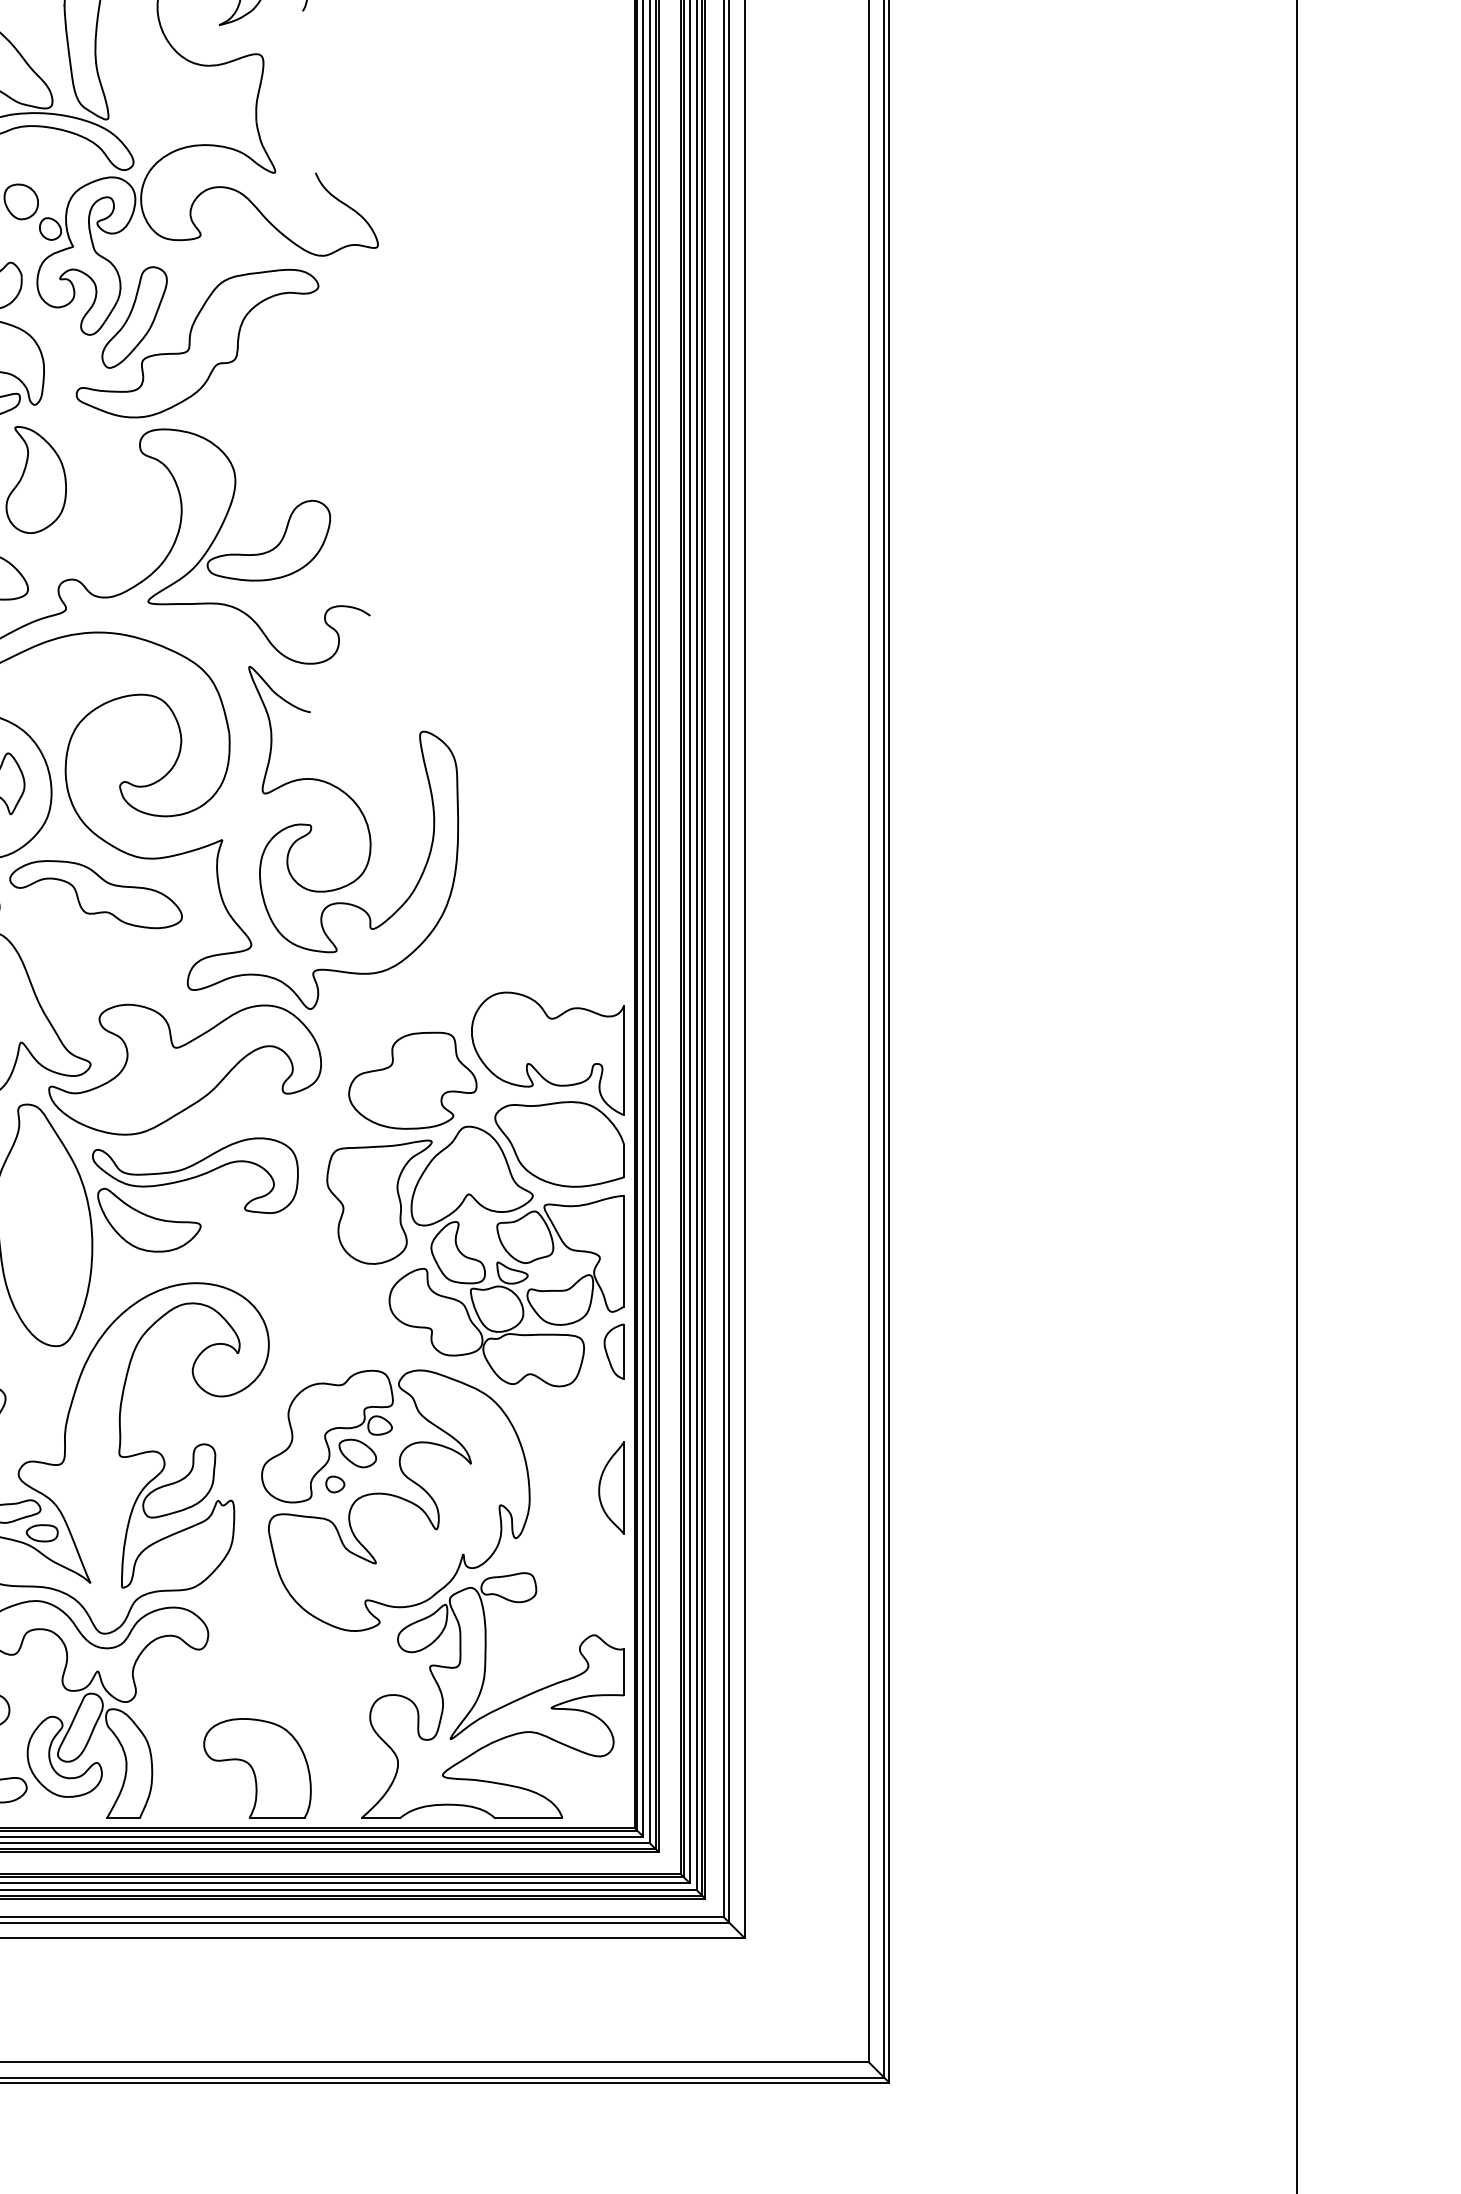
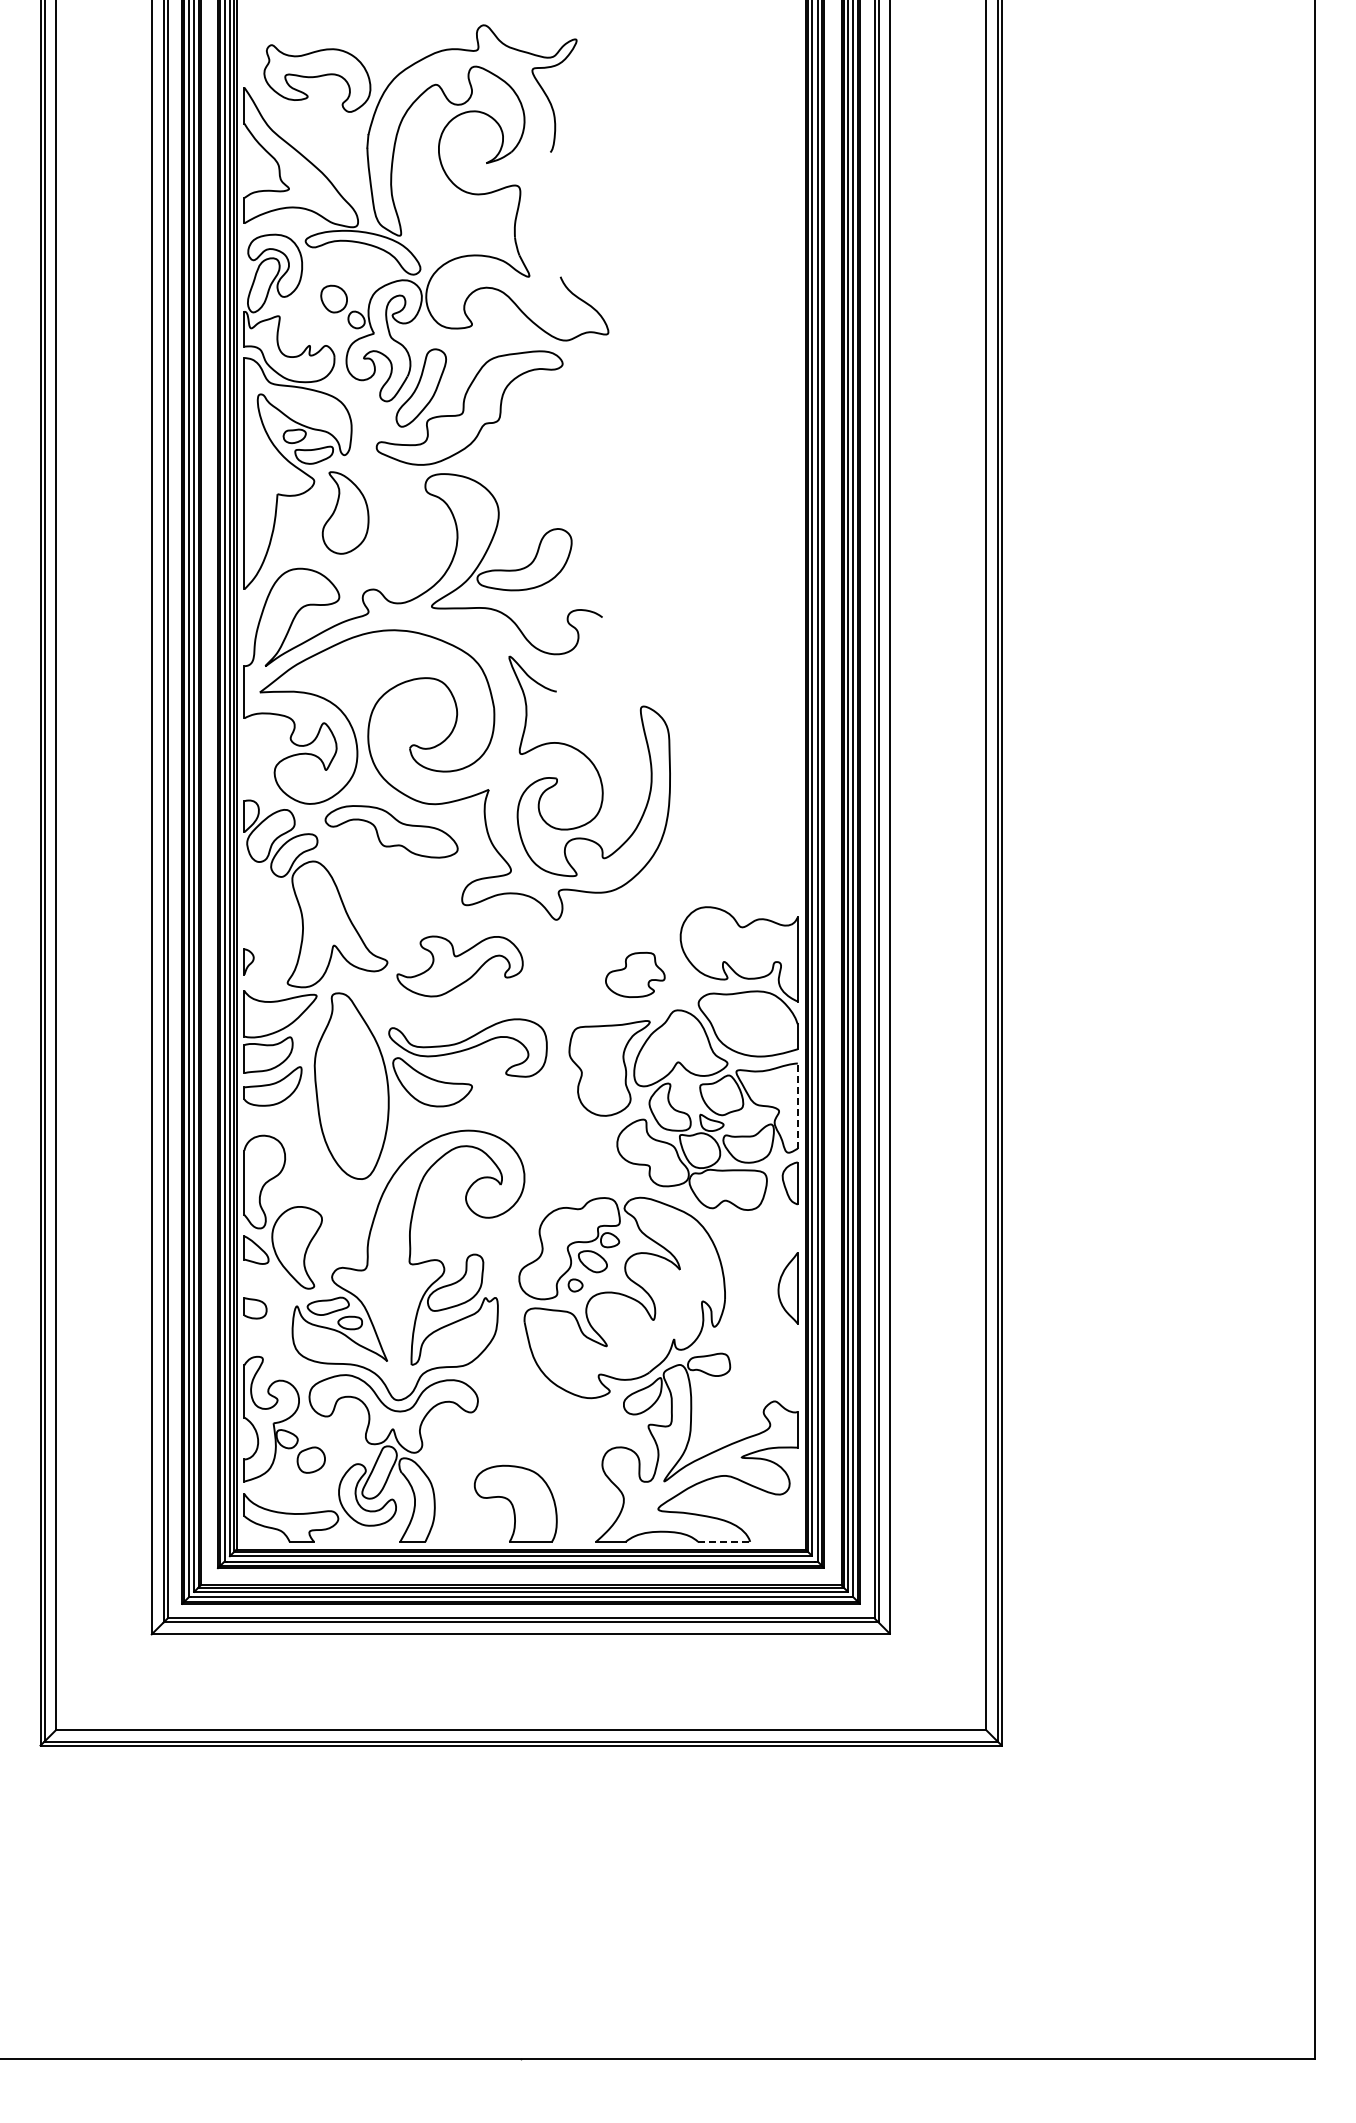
part: (184, 1069) -> (459, 966), size x0.6
part: (413, 1080) -> (635, 974), size x0.6
line: (623, 1251) -> (797, 1106), solid -> dashed
line: (528, 1817) -> (724, 1541), solid -> dashed

